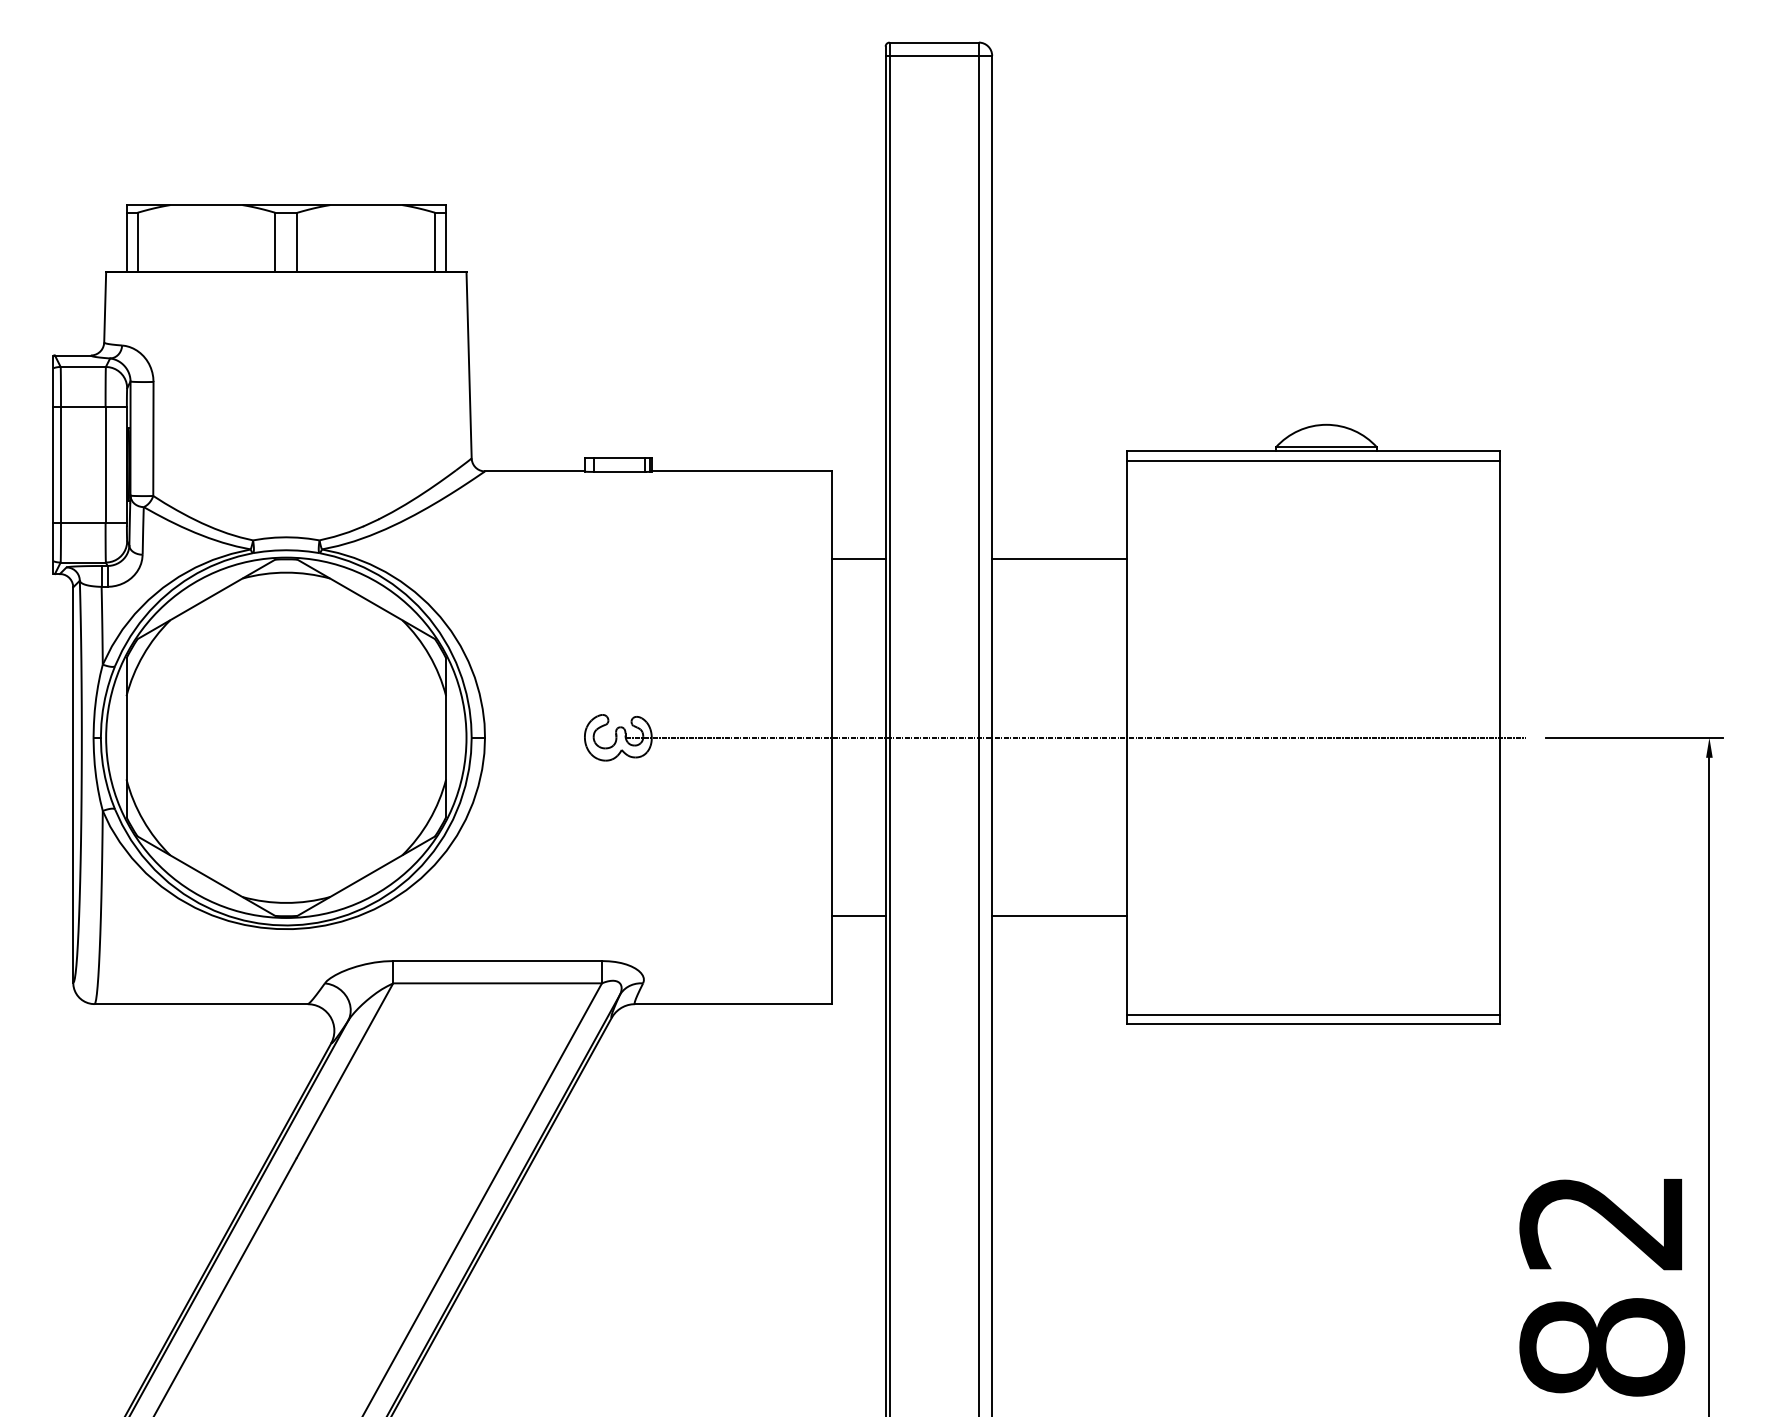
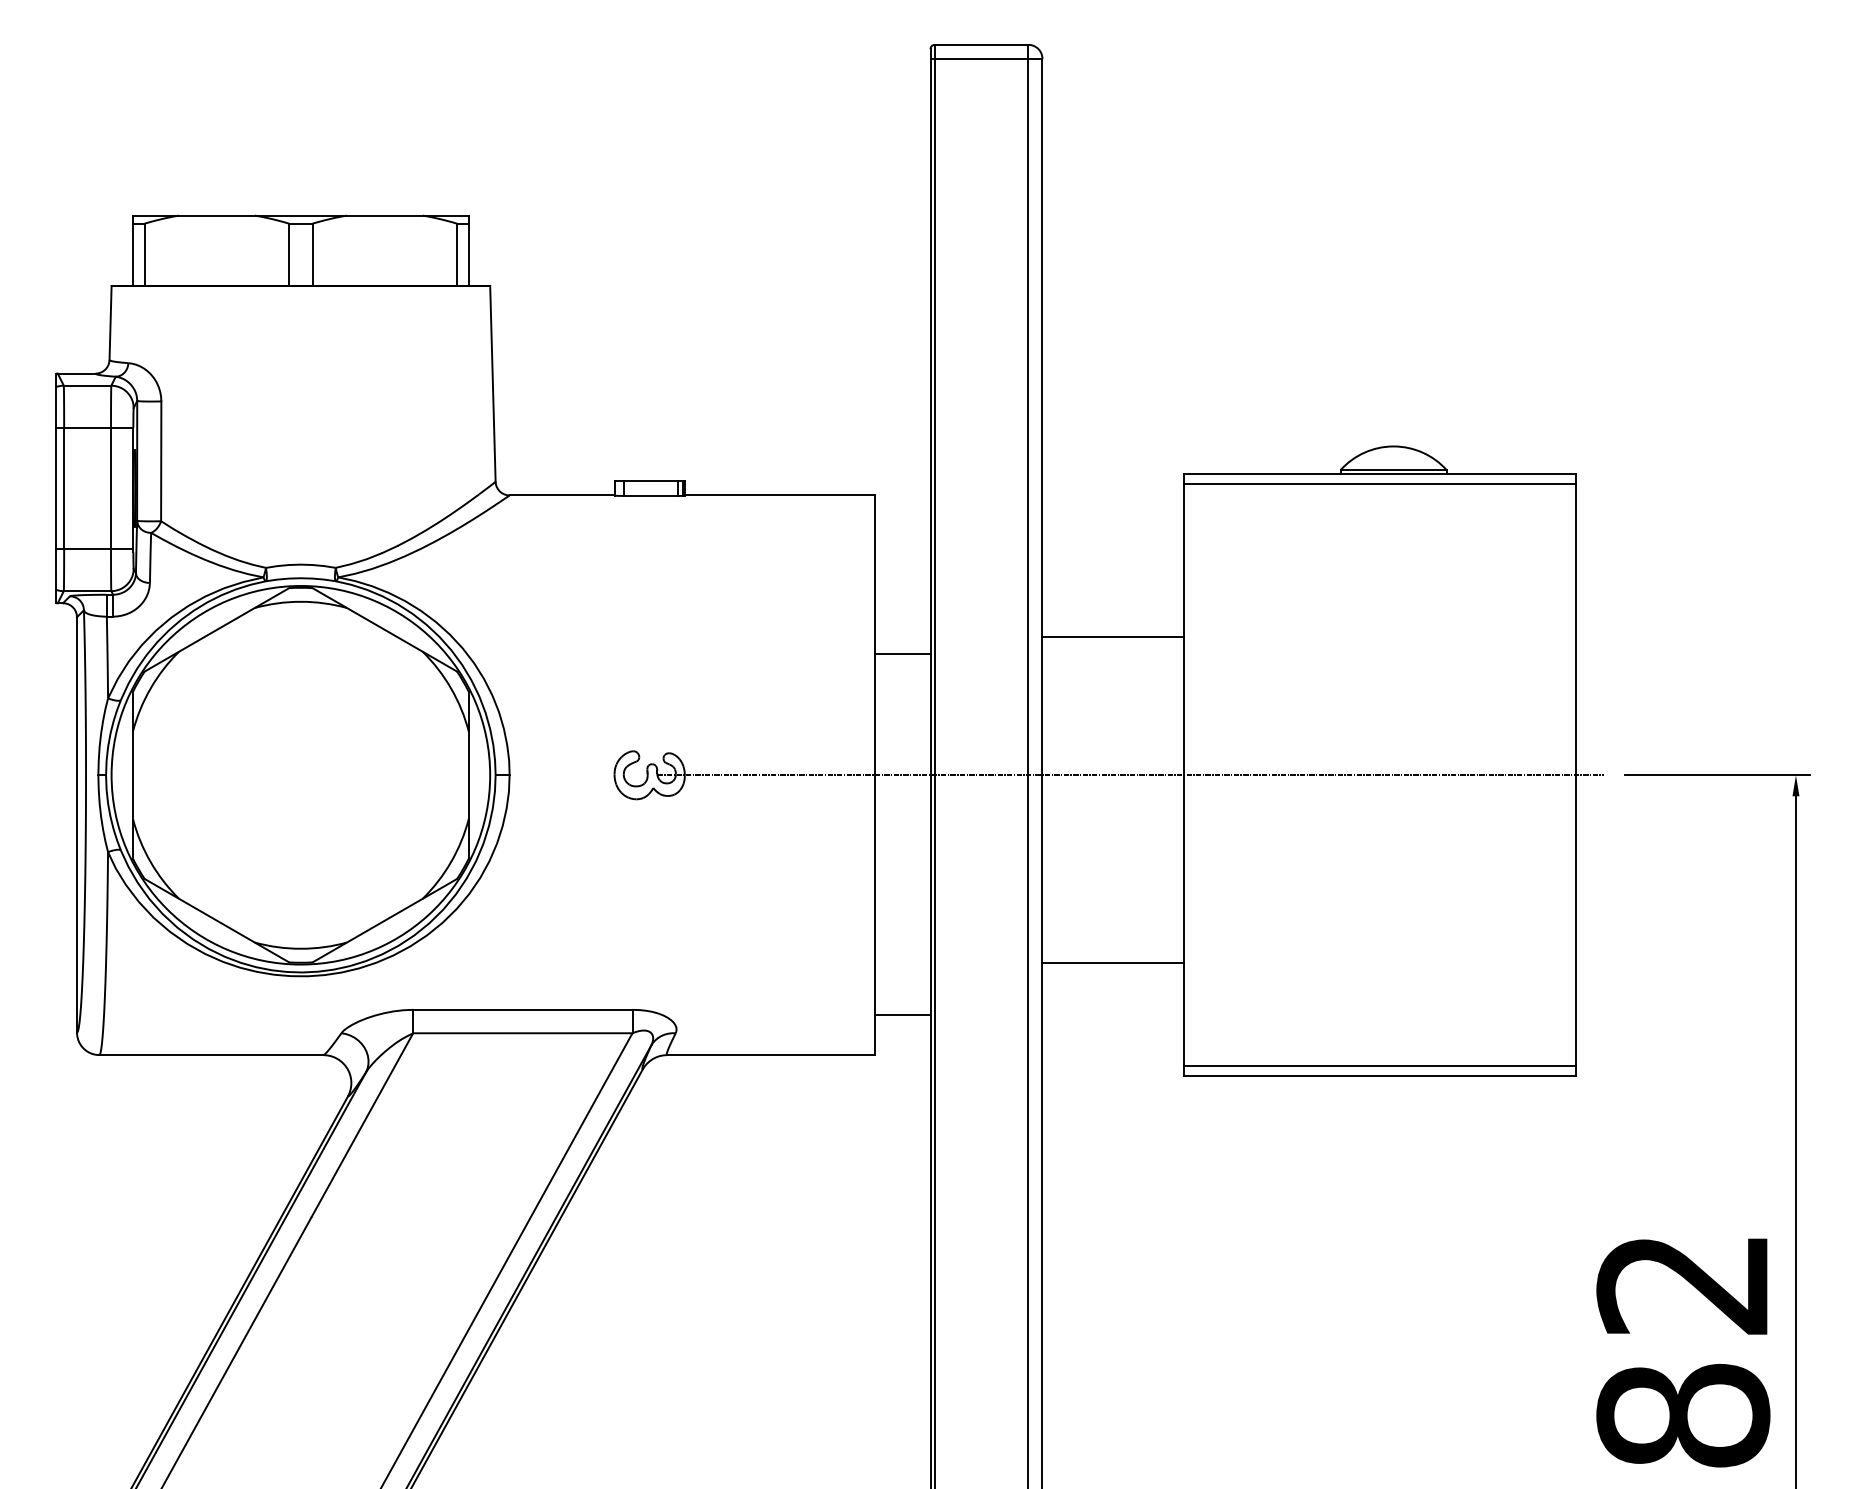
line: (858, 559) -> (902, 654), moved
line: (1059, 559) -> (1113, 637), moved
line: (858, 916) -> (902, 1015), moved

